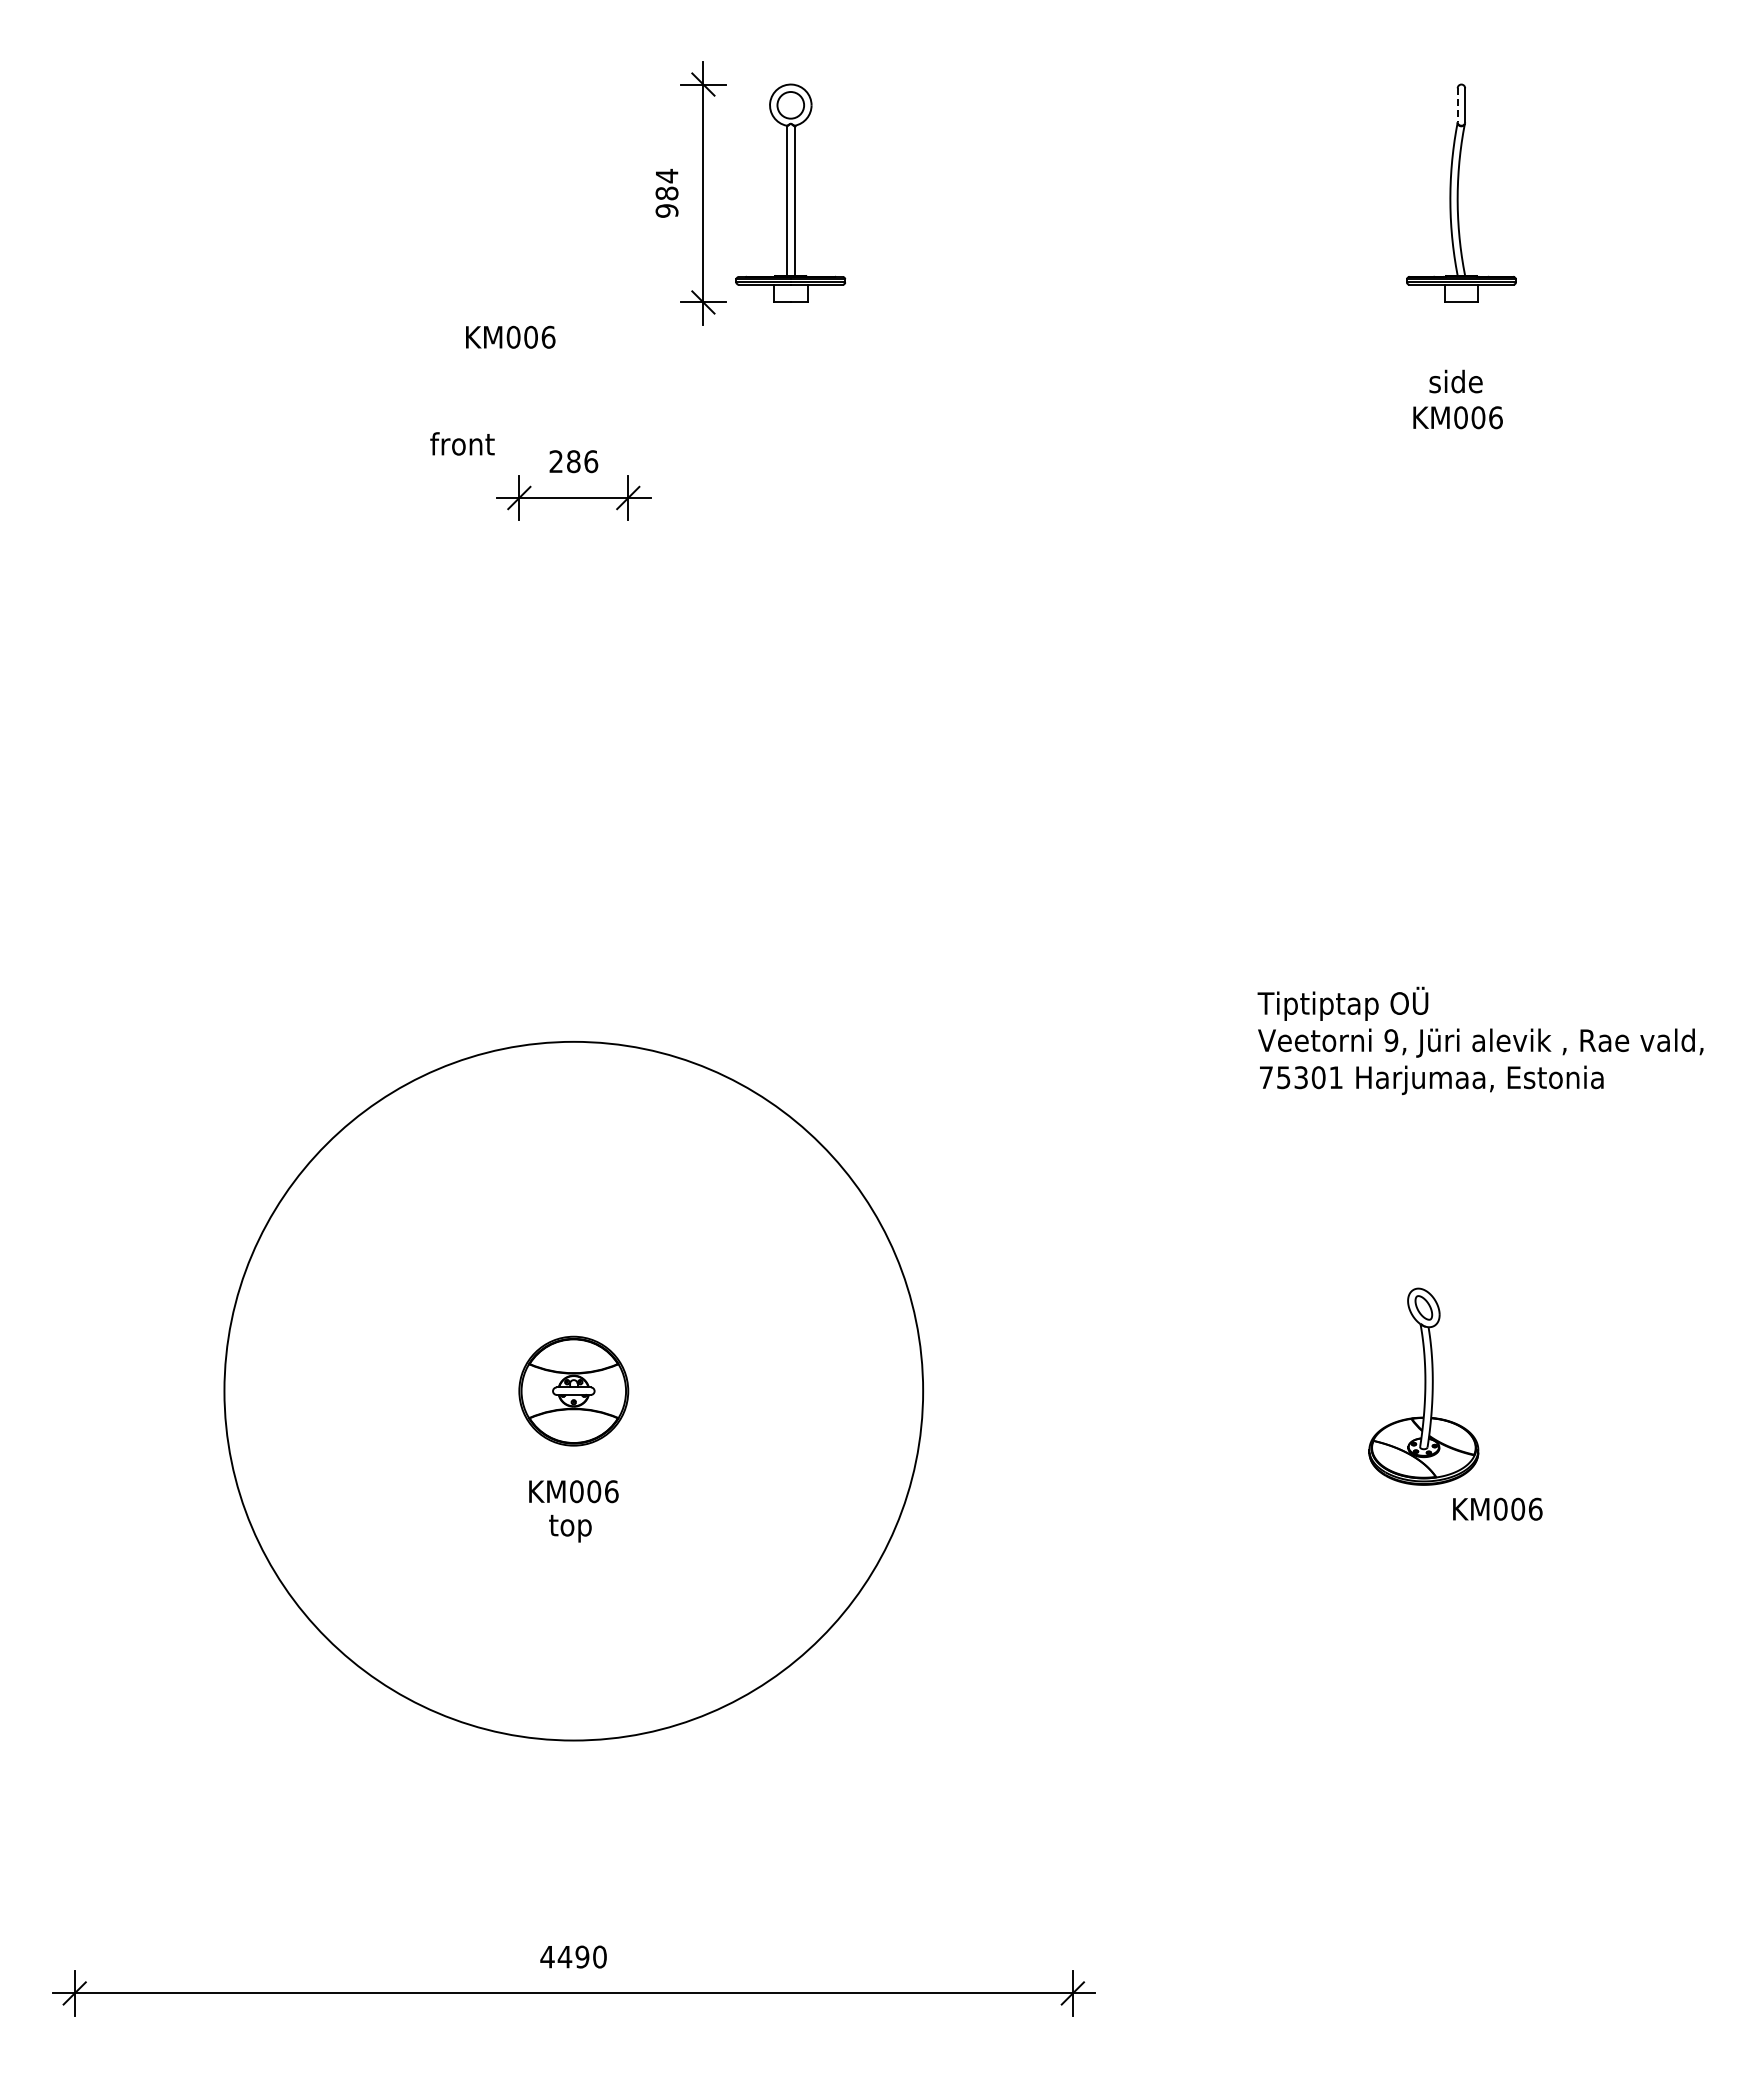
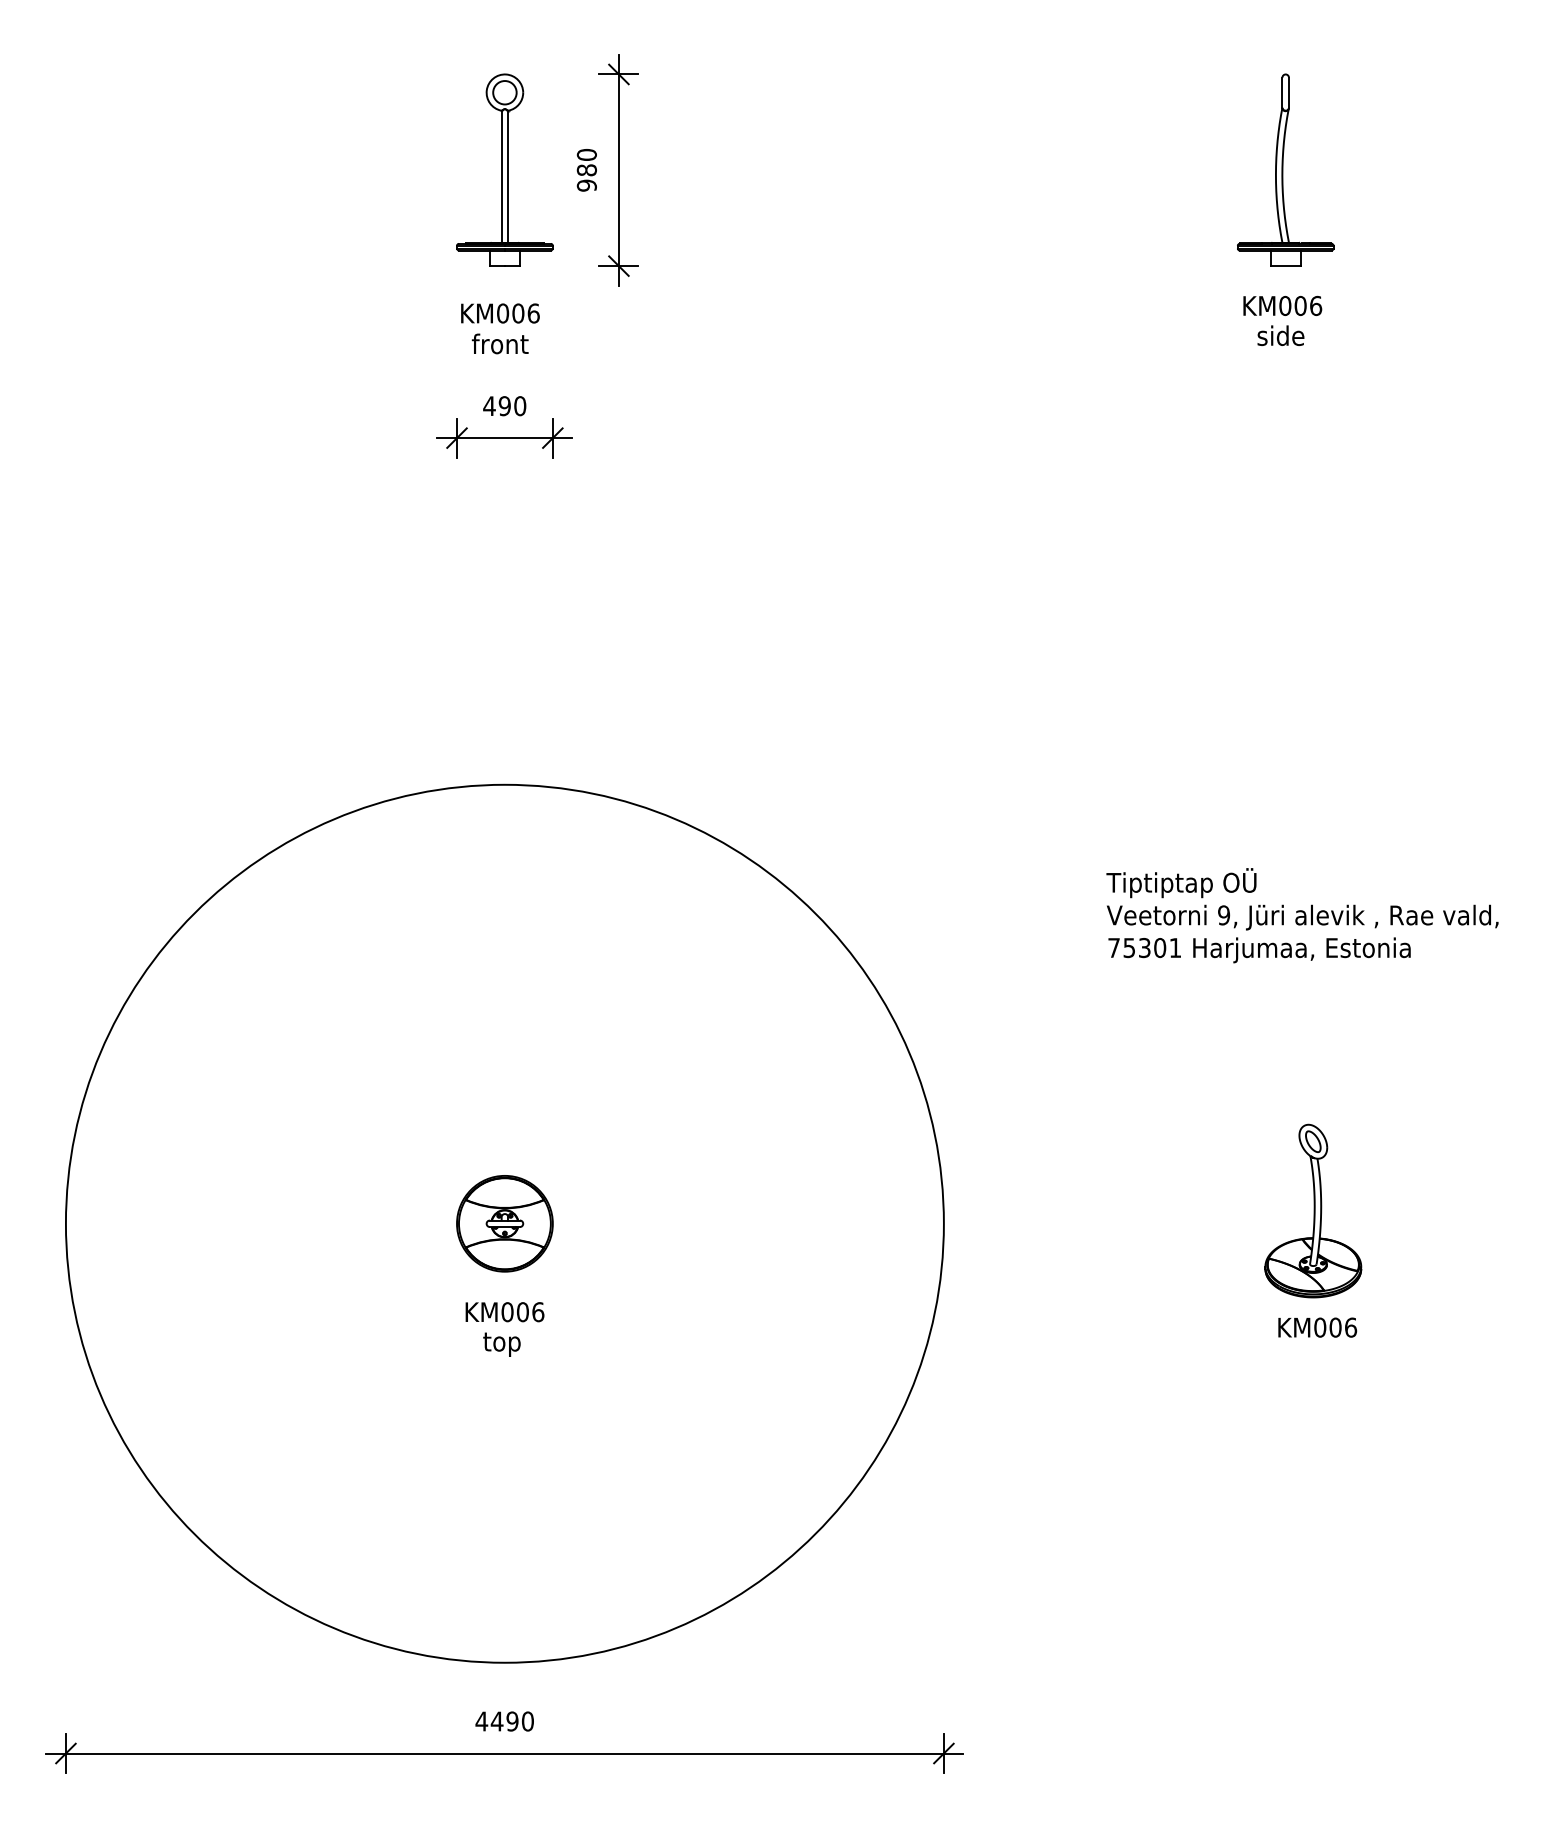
line: (1457, 105) -> (1282, 92), dashed -> solid
text: (666, 175) -> (586, 154), 984 -> 980
part: (790, 192) -> (504, 169), moved
text: (510, 336) -> (500, 312), moved
text: (1457, 417) -> (1282, 305), moved
text: (462, 443) -> (500, 343), moved
text: (573, 461) -> (504, 406), 286 -> 490
part: (1423, 1386) -> (1313, 1210), moved
circle: (573, 1391) -> (504, 1224), size x1.43

